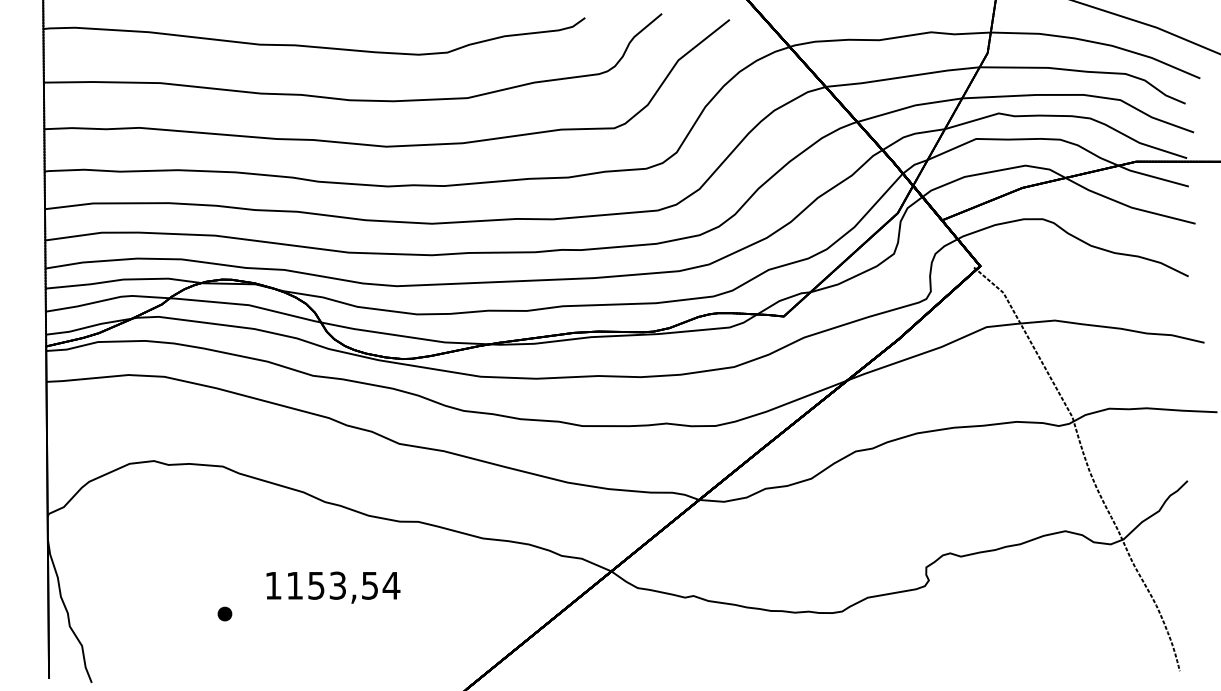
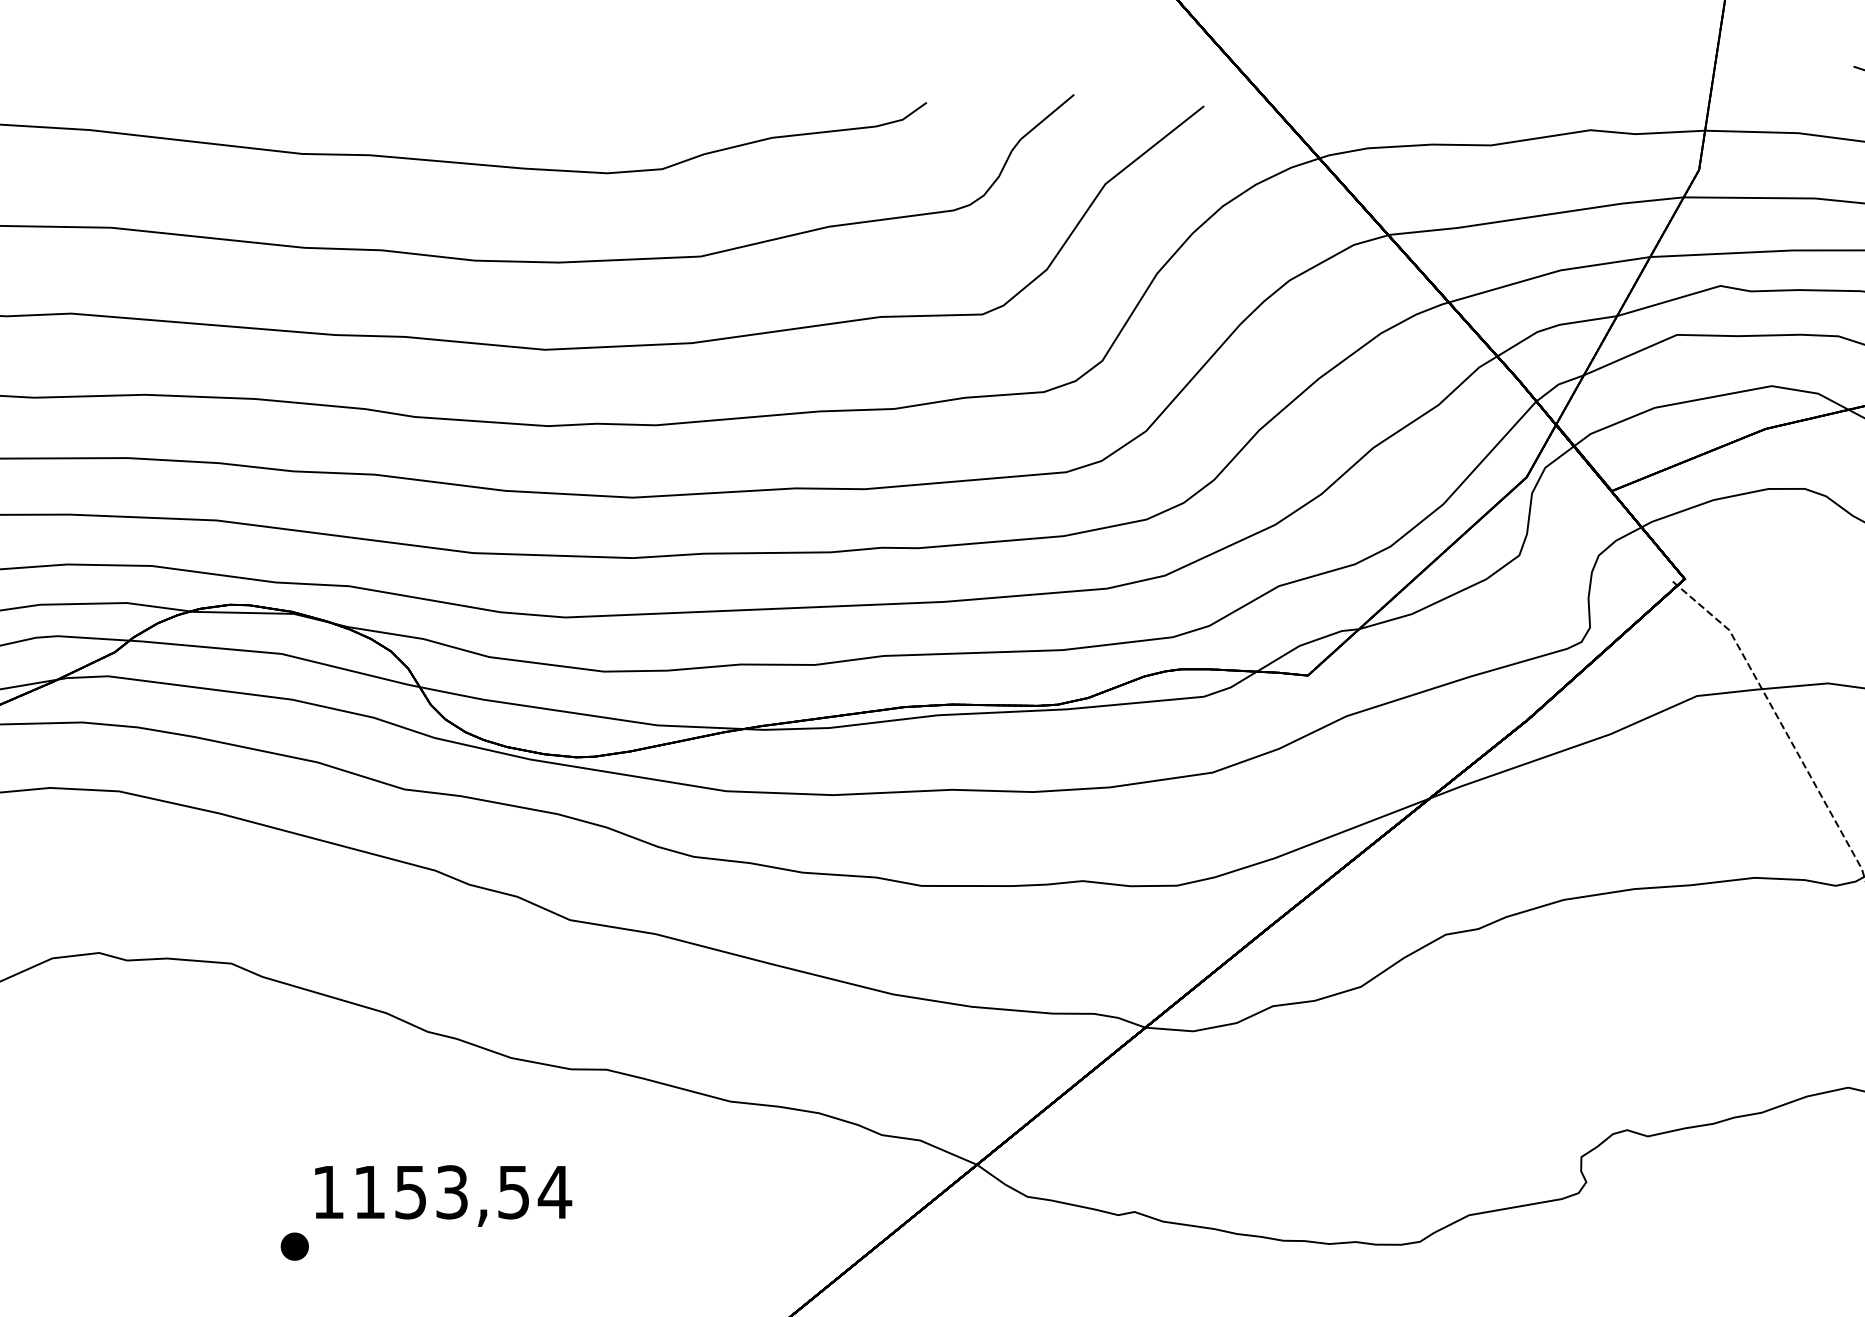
part: (224, 613) -> (293, 1245), moved

